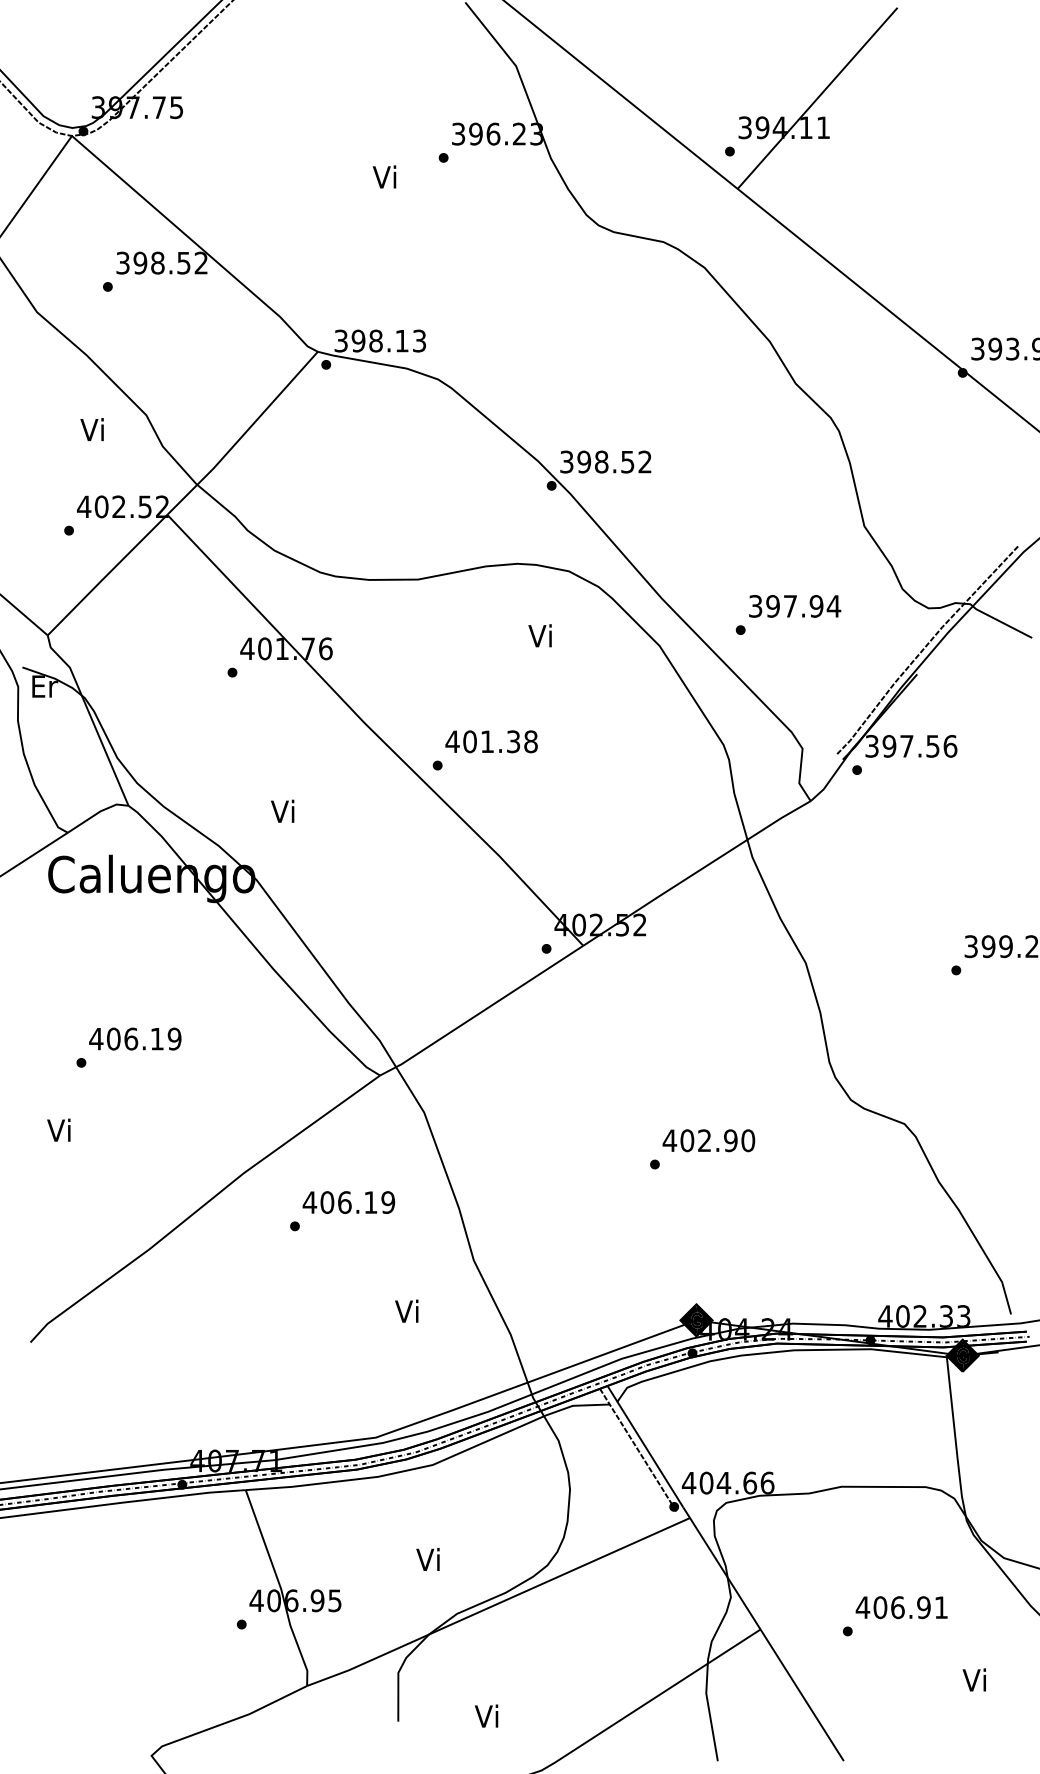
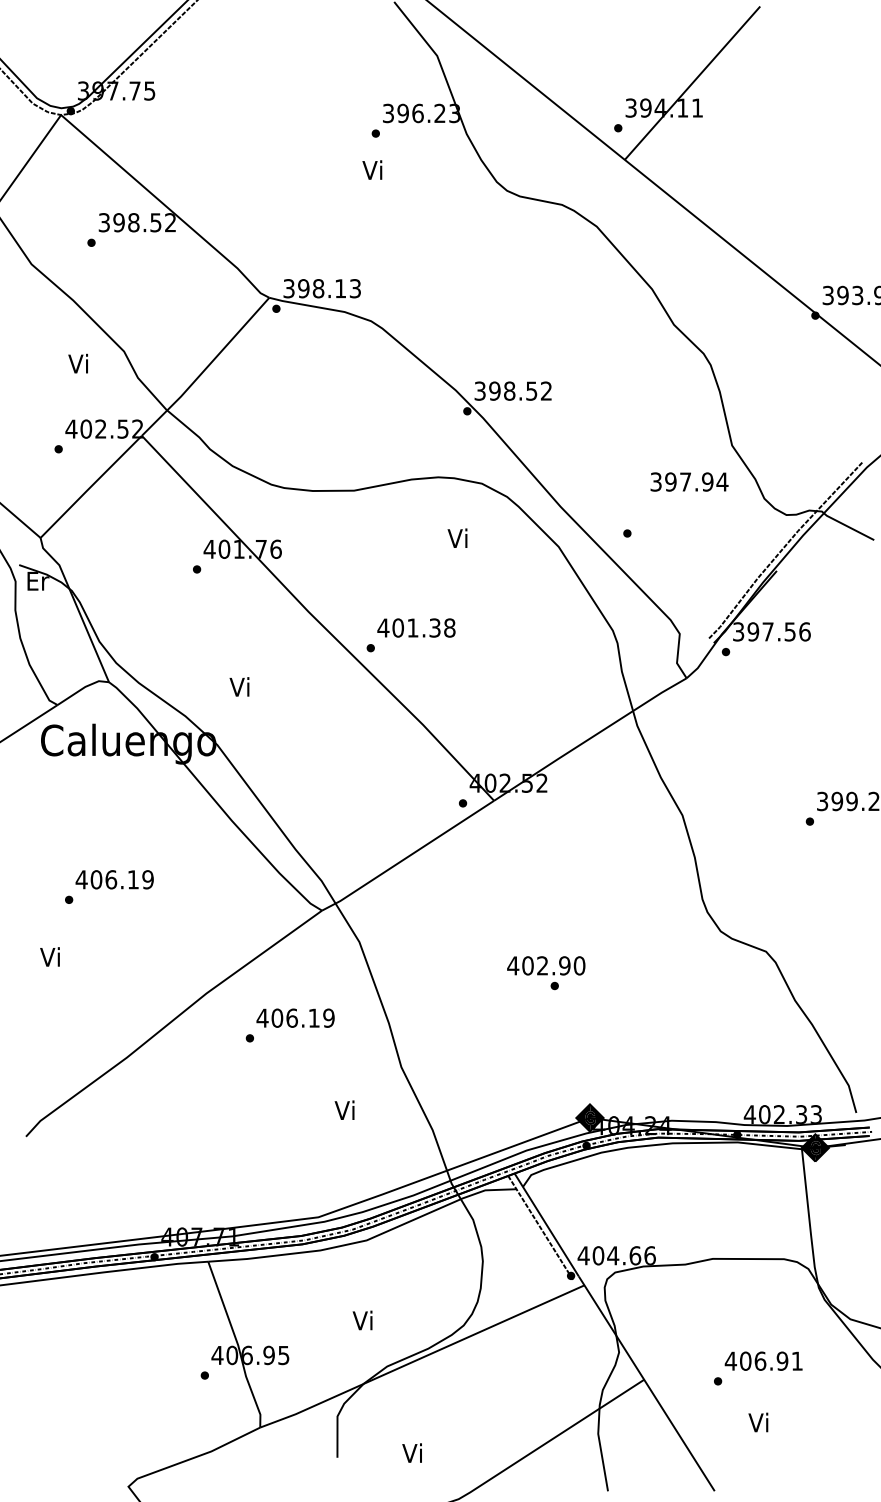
text: (384, 176) -> (372, 169), moved
text: (795, 606) -> (689, 482), moved
text: (708, 1140) -> (545, 965), moved
text: (973, 1679) -> (757, 1422), moved

